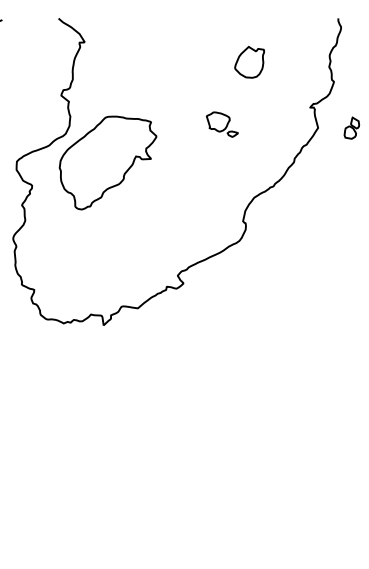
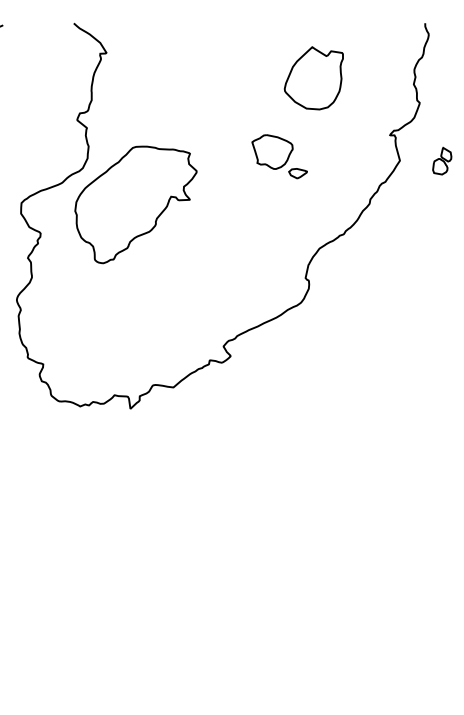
part: (249, 62) -> (313, 78), size x1.6
part: (221, 124) -> (278, 156), size x1.4

